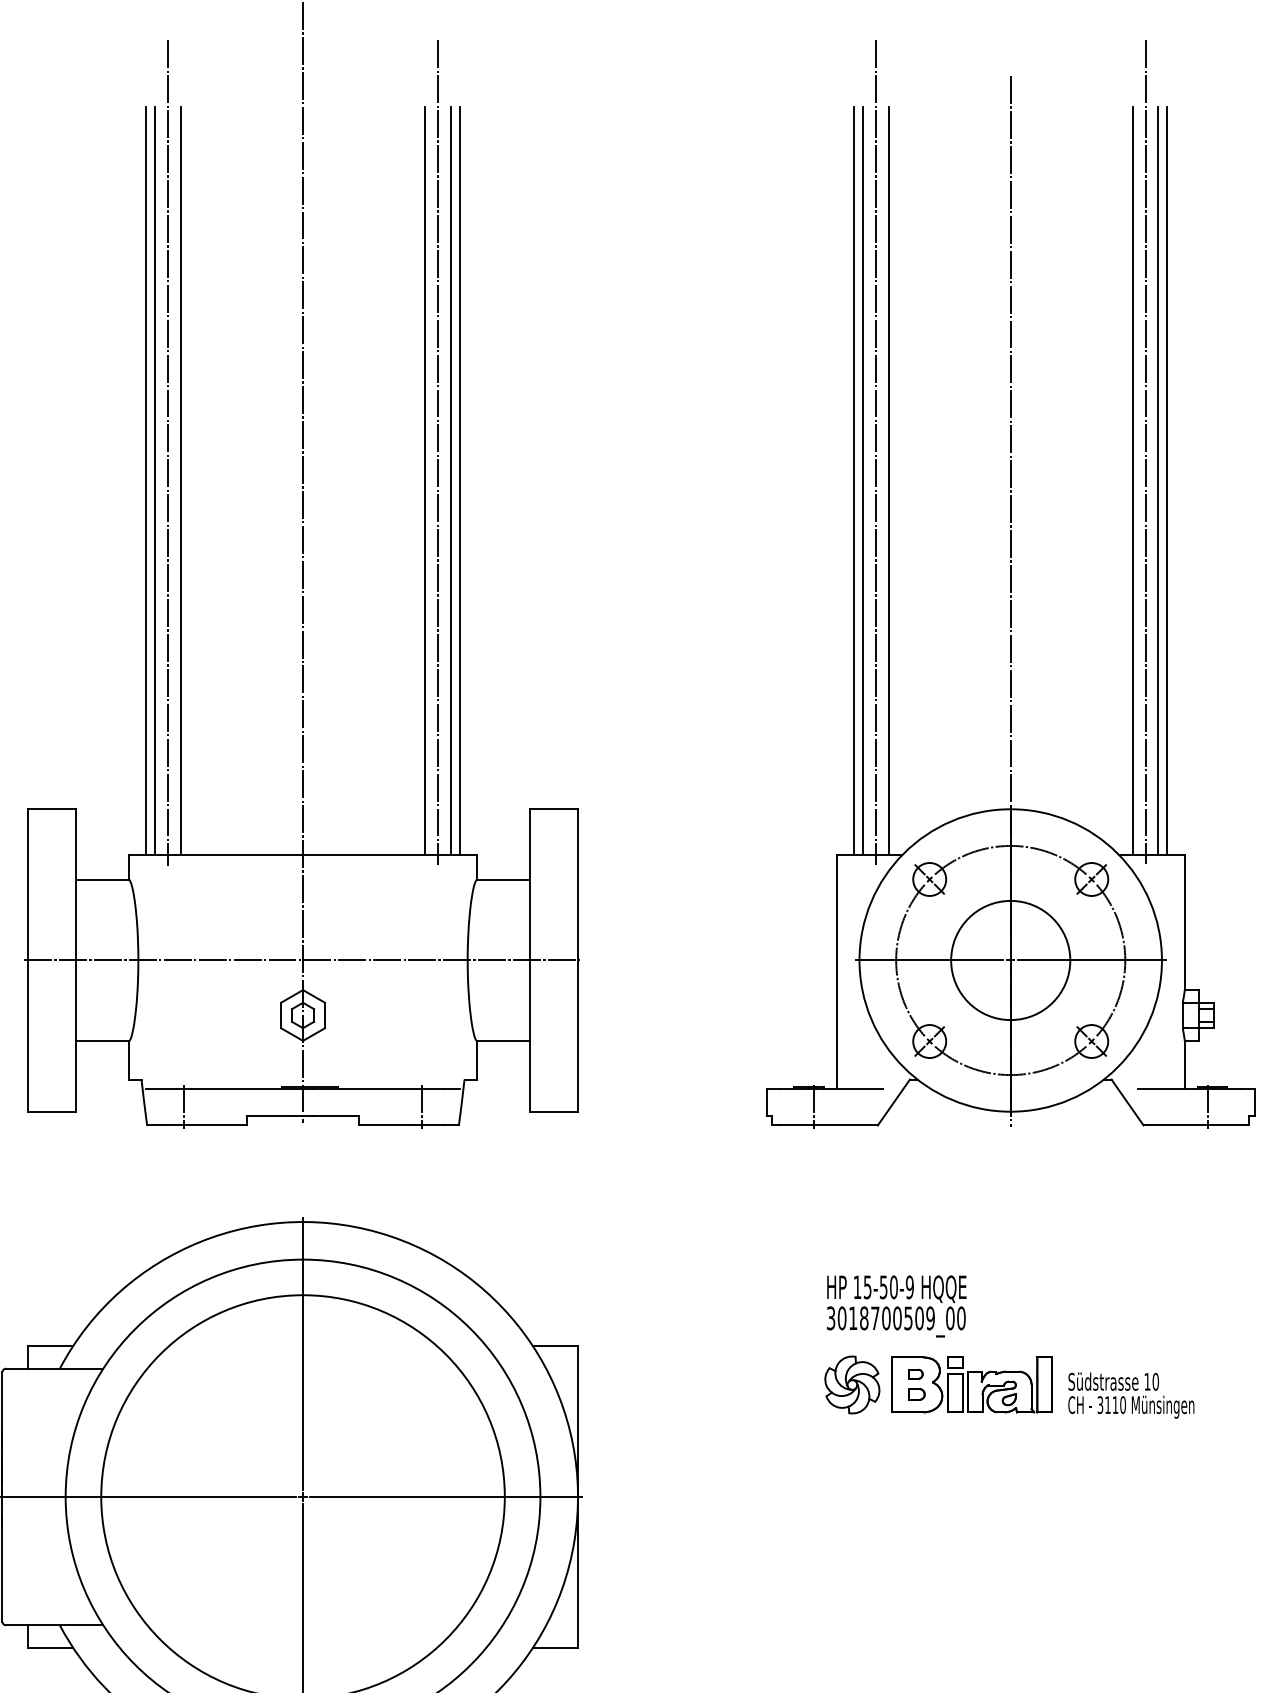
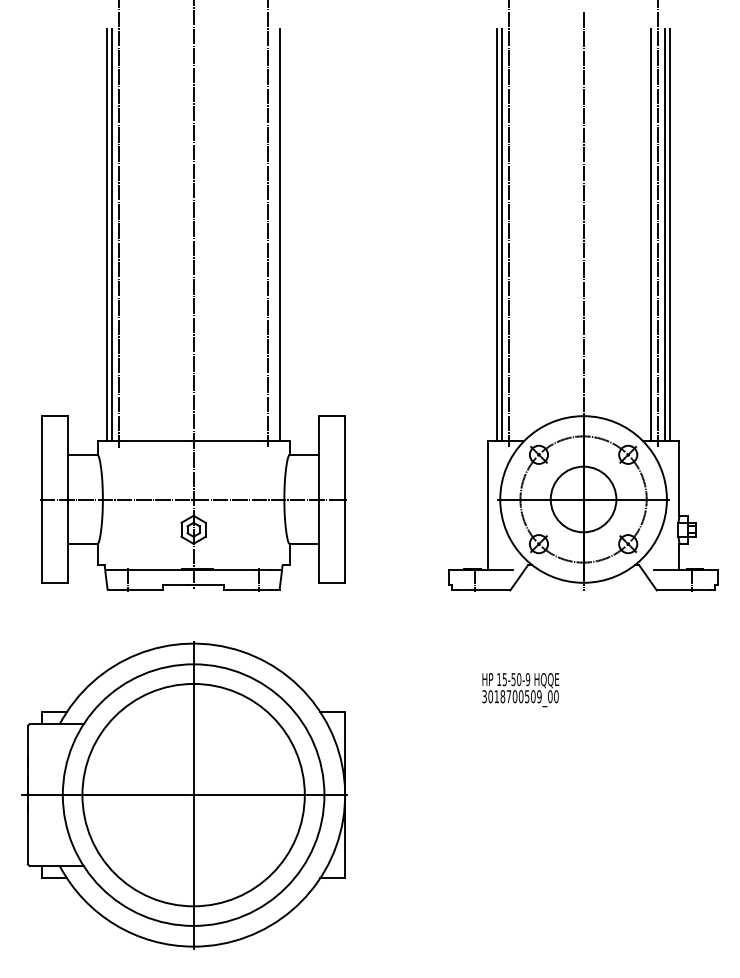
line: (181, 481) -> (126, 235), removed
line: (424, 481) -> (260, 235), removed
line: (449, 481) -> (274, 235), removed
line: (888, 481) -> (516, 235), removed
part: (1008, 1385) -> (582, 733), removed

